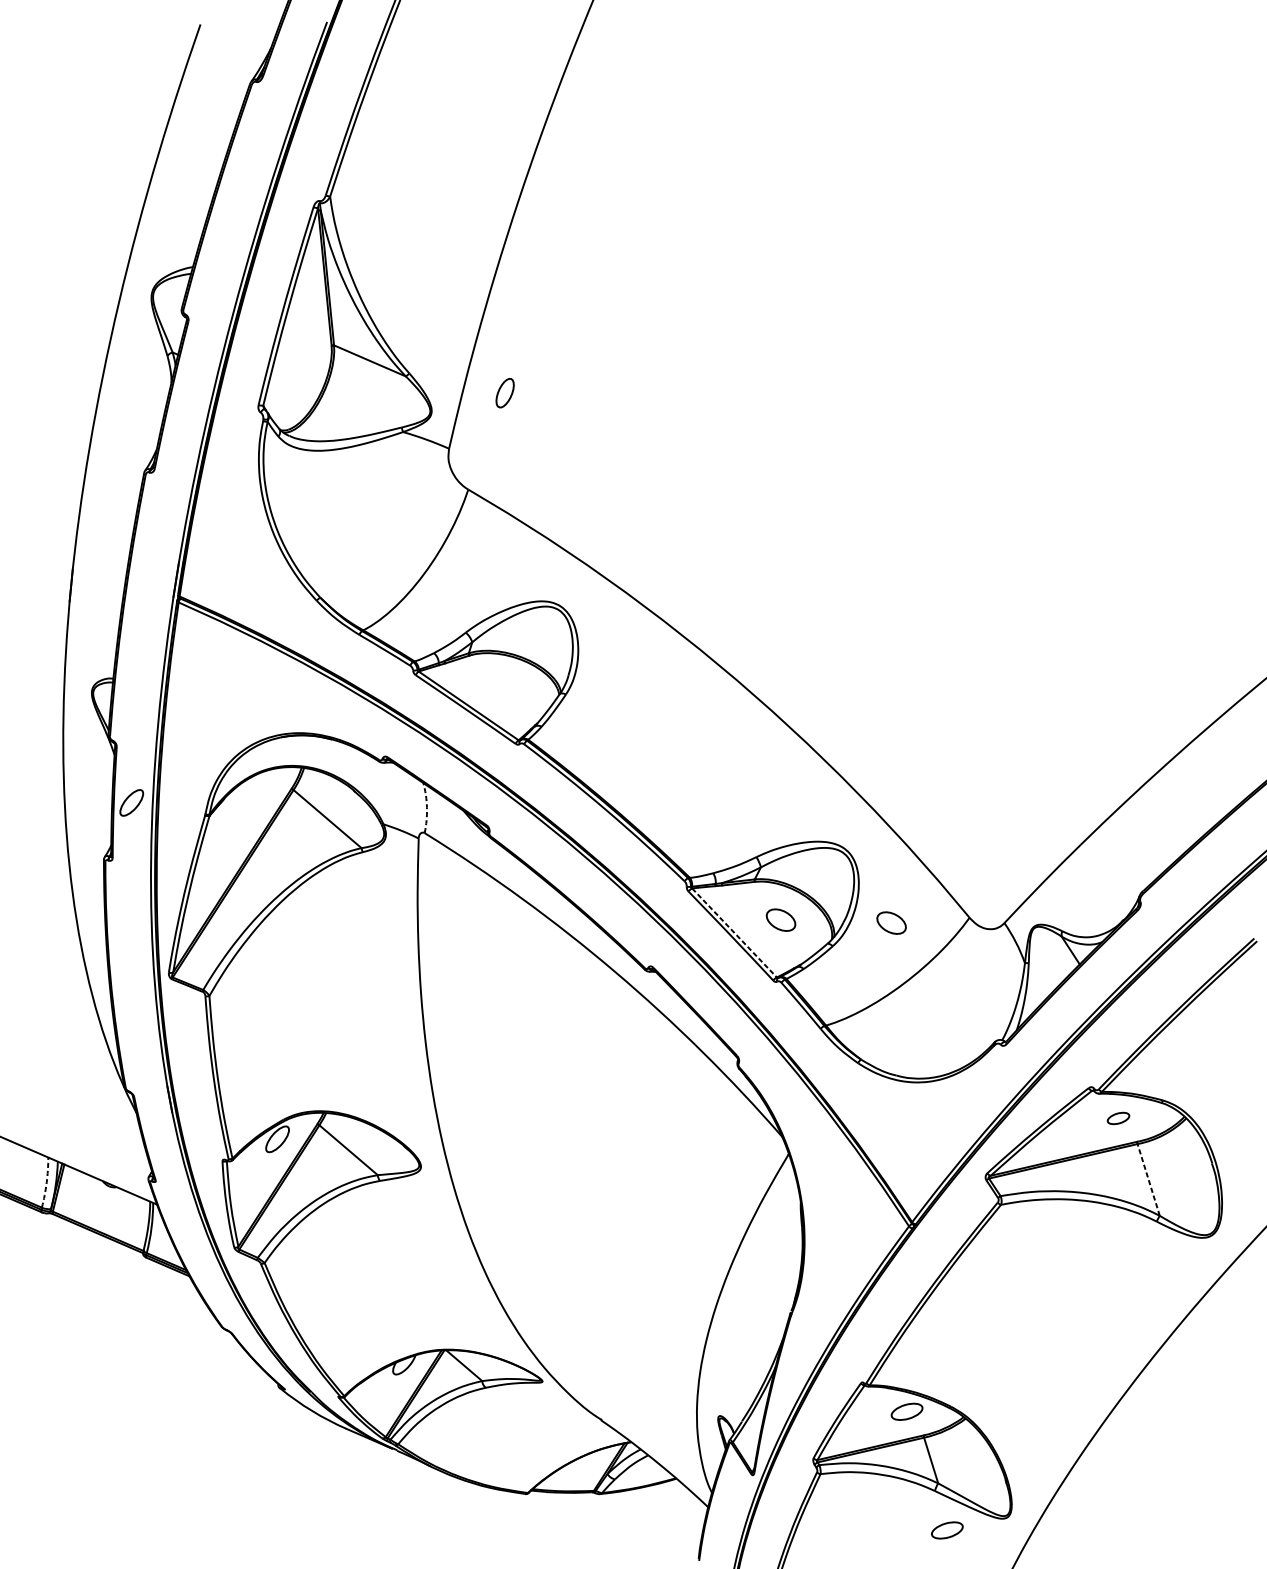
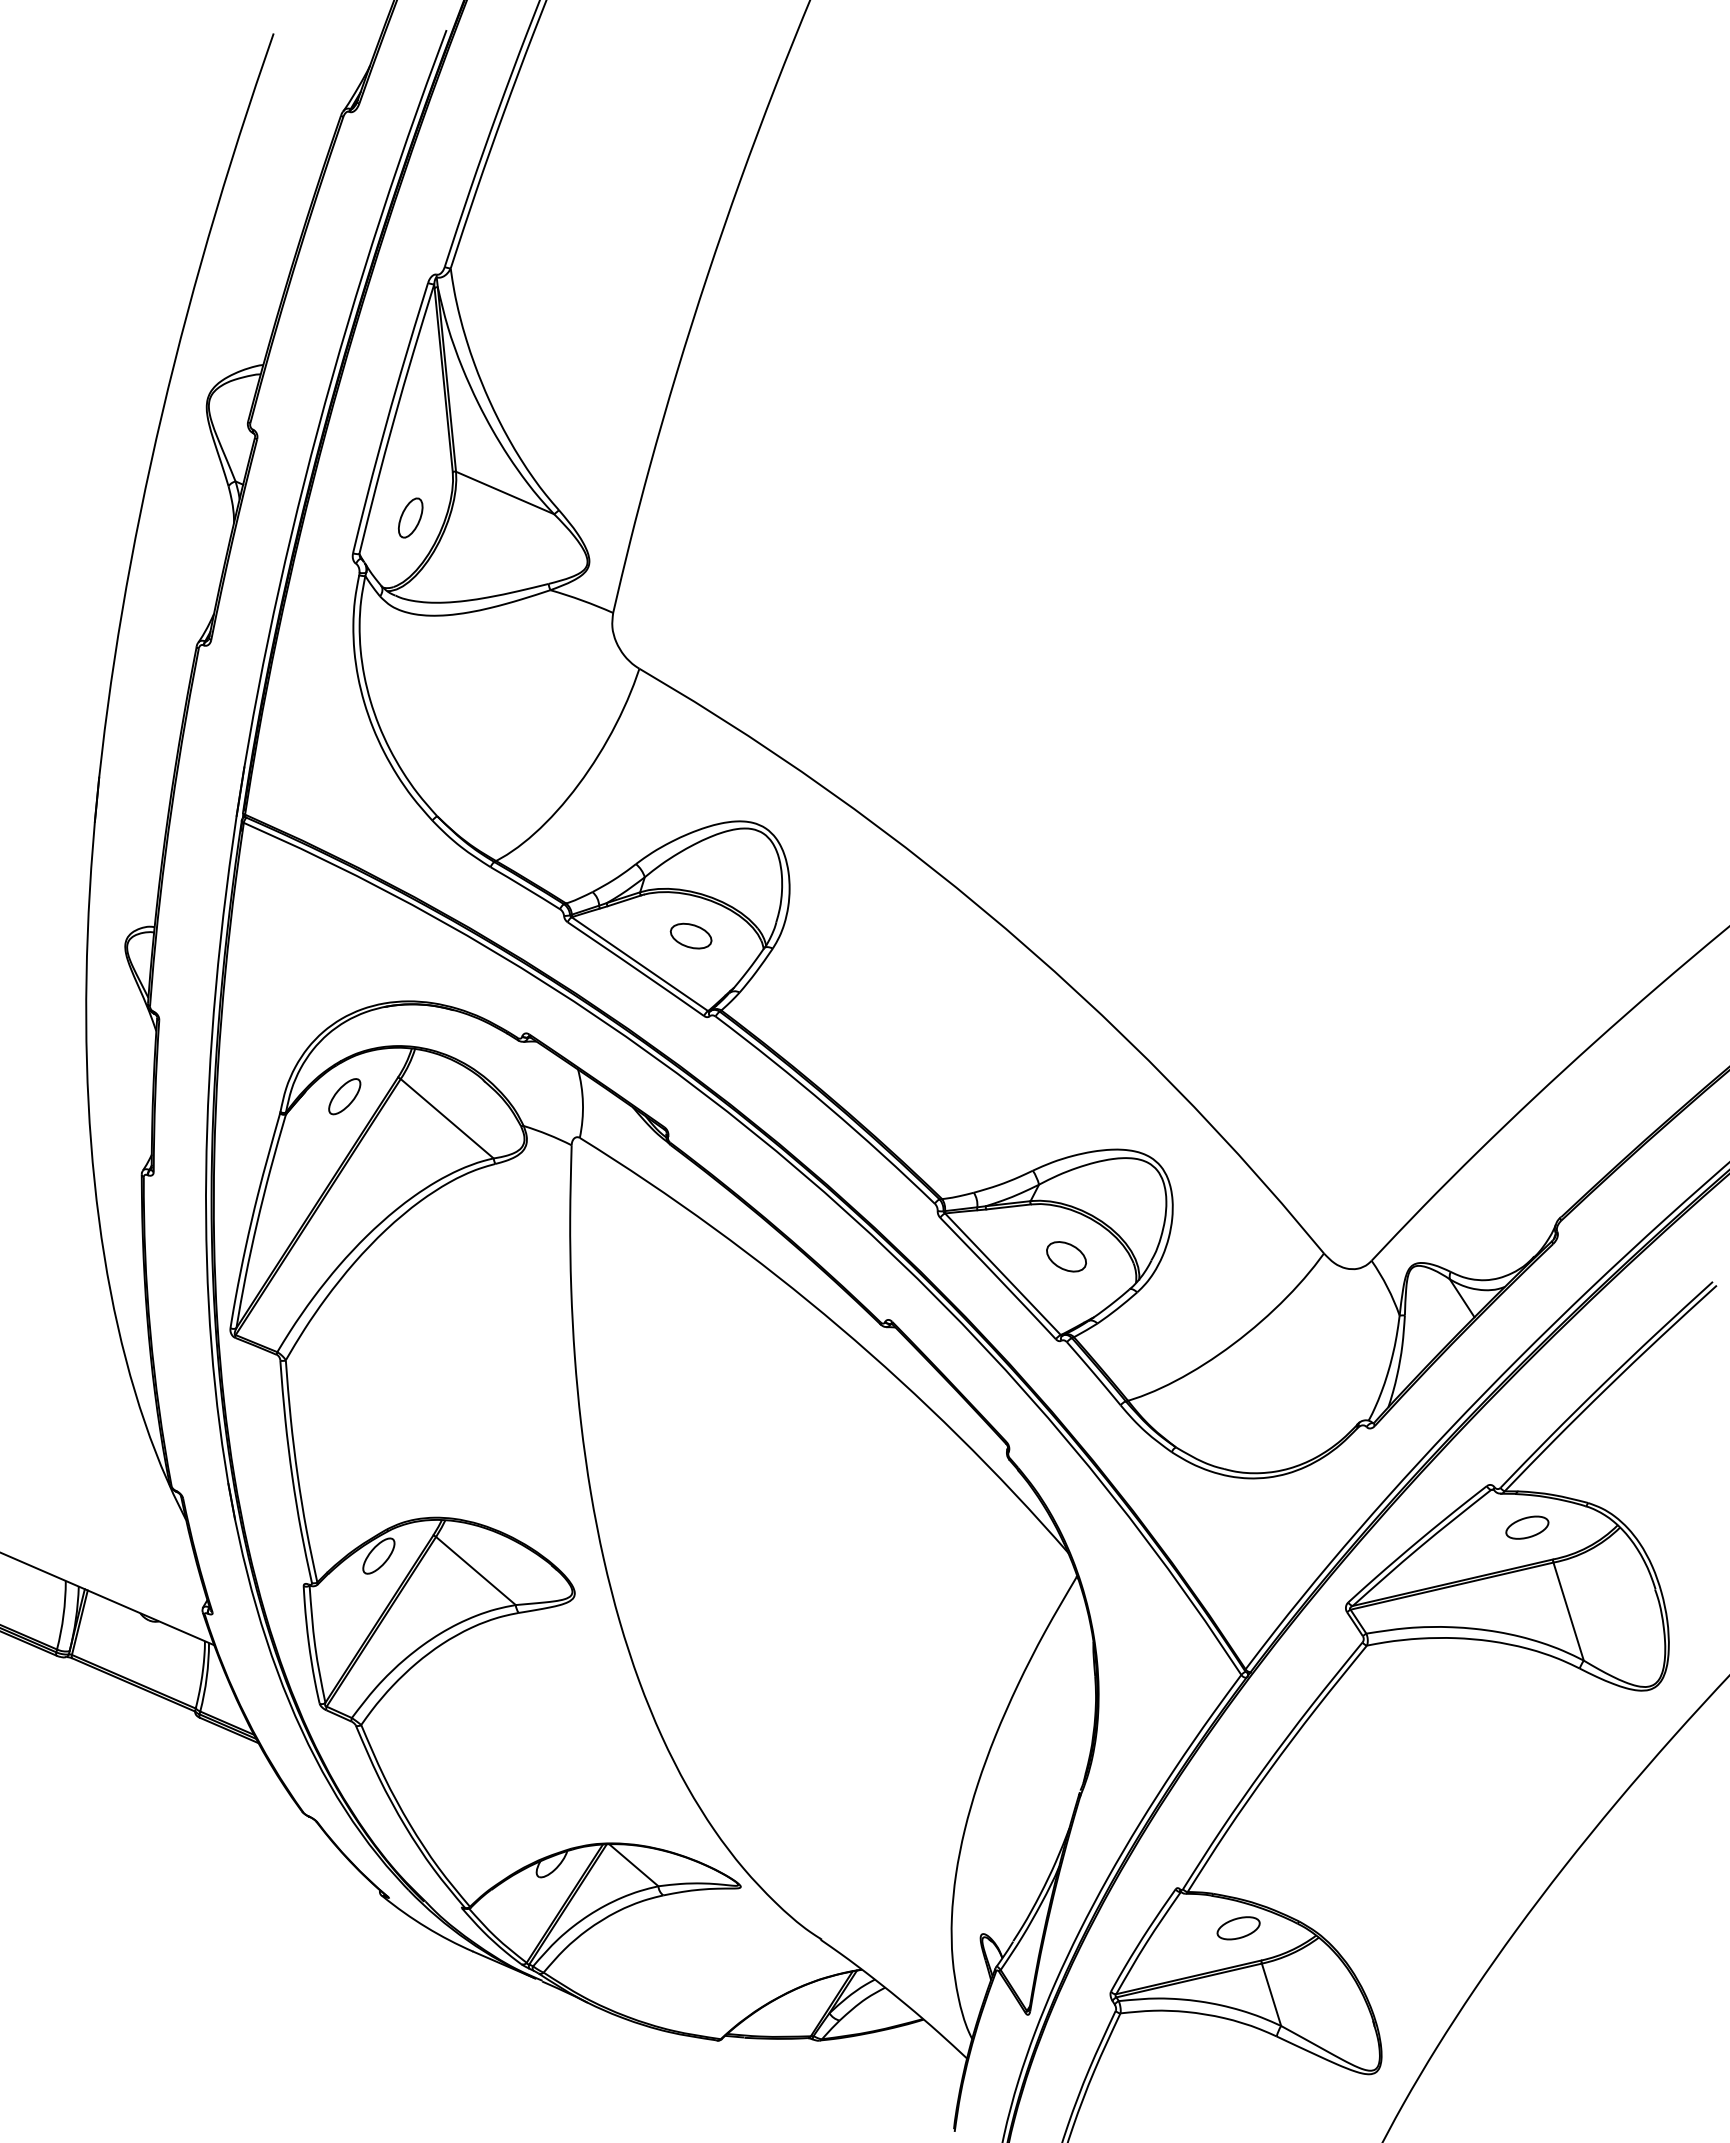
part: (504, 392) -> (410, 517), moved
part: (505, 684) -> (690, 935), added
part: (131, 802) -> (344, 1096), moved
arc: (426, 807) -> (582, 1103), dashed -> solid
part: (891, 922) -> (1217, 1260), removed
line: (734, 933) -> (1002, 1274), dashed -> solid
part: (1118, 1118) -> (1527, 1527), size x1.43
line: (1148, 1179) -> (1568, 1611), dashed -> solid
arc: (46, 1182) -> (63, 1615), dashed -> solid
part: (947, 1530) -> (1293, 2090), removed

